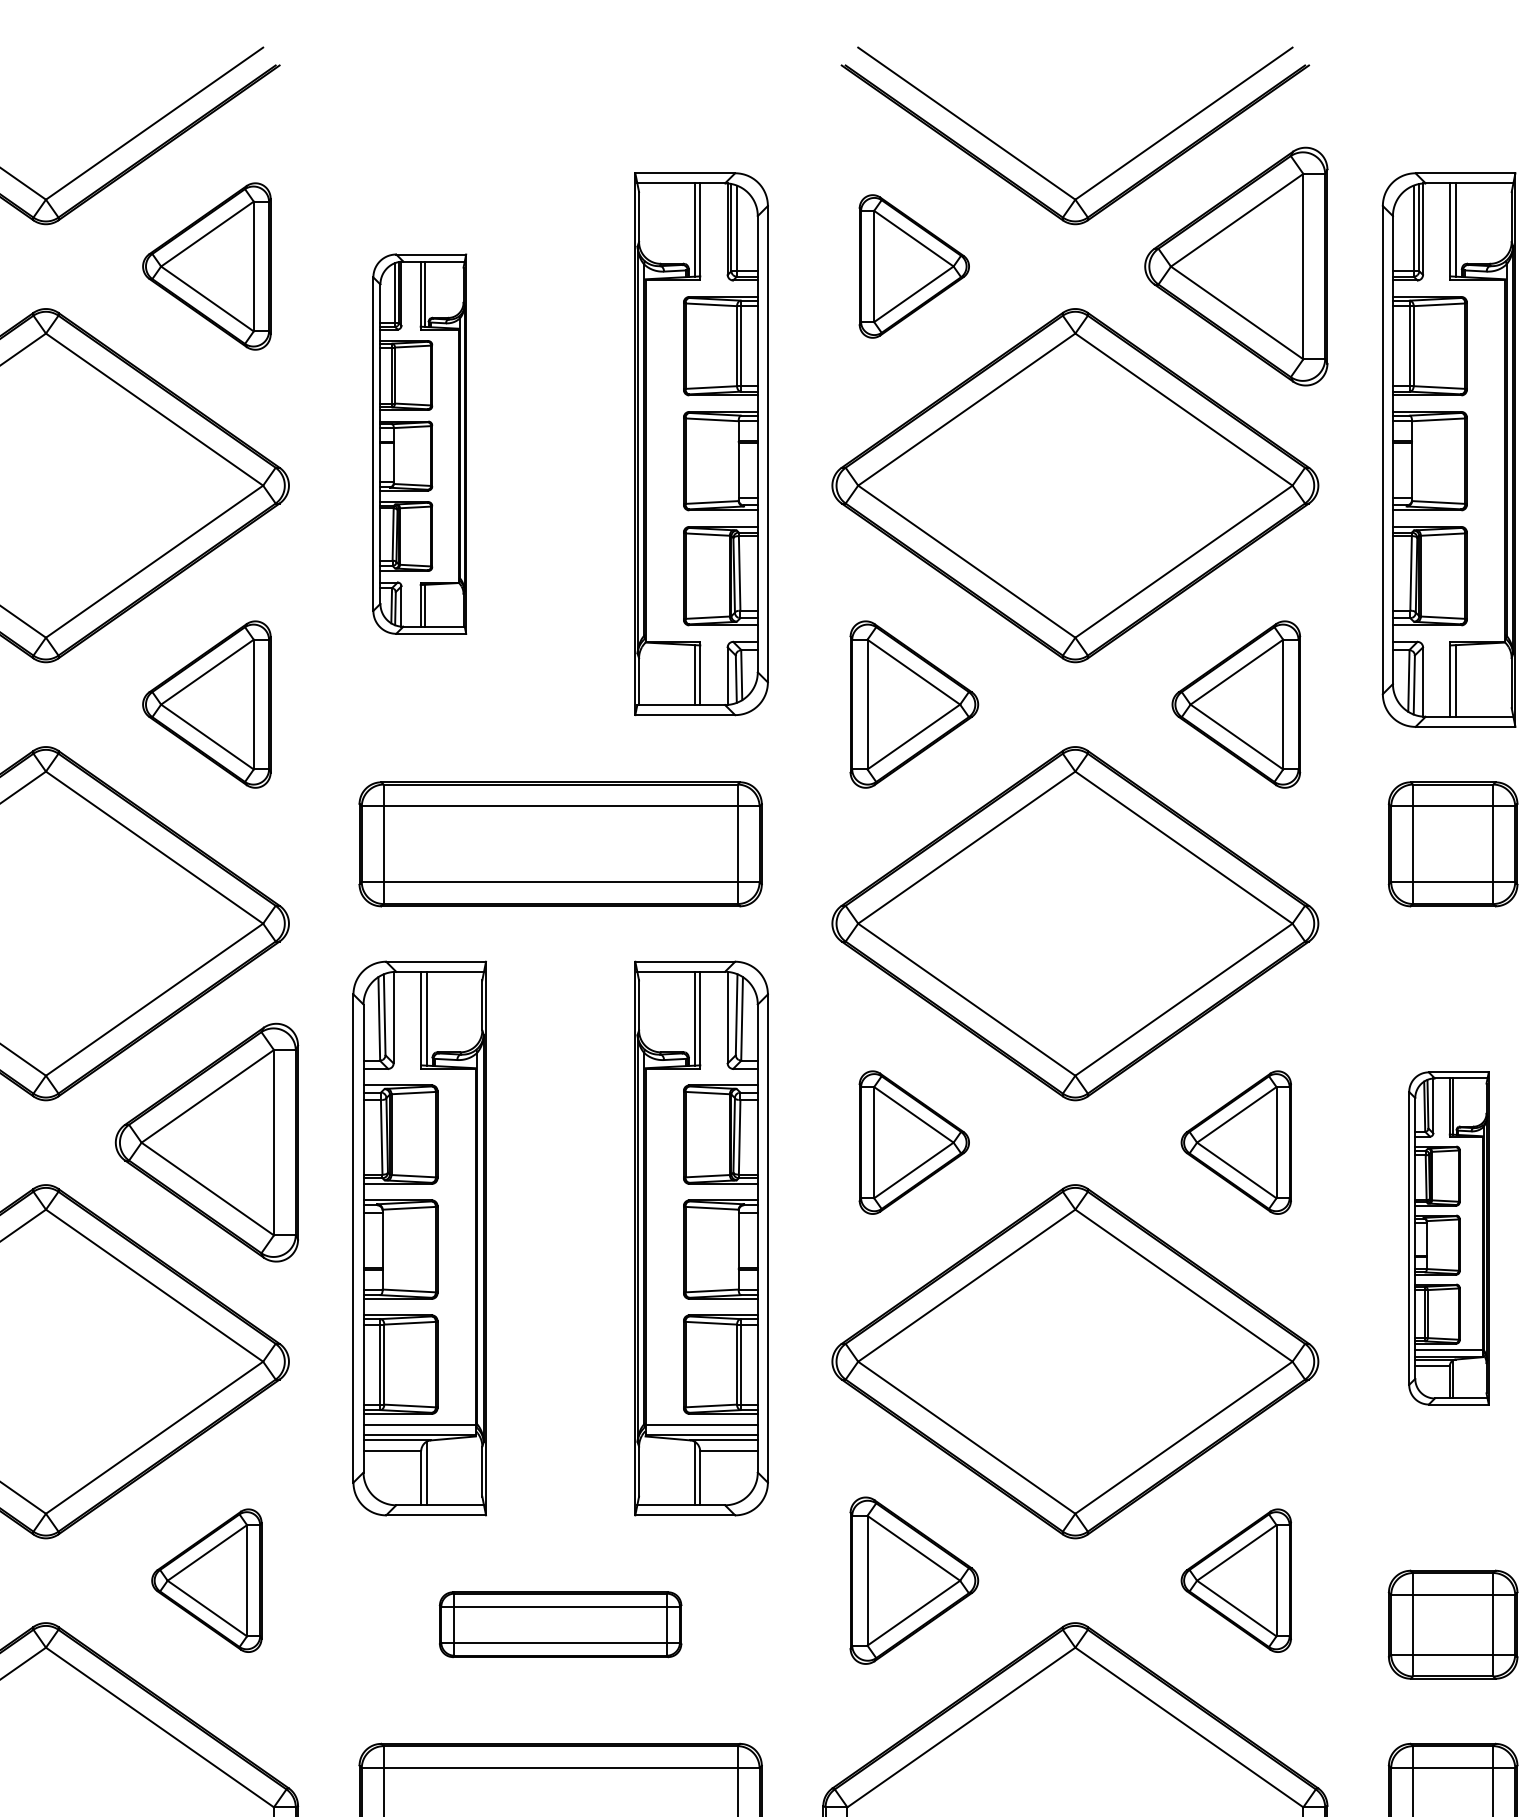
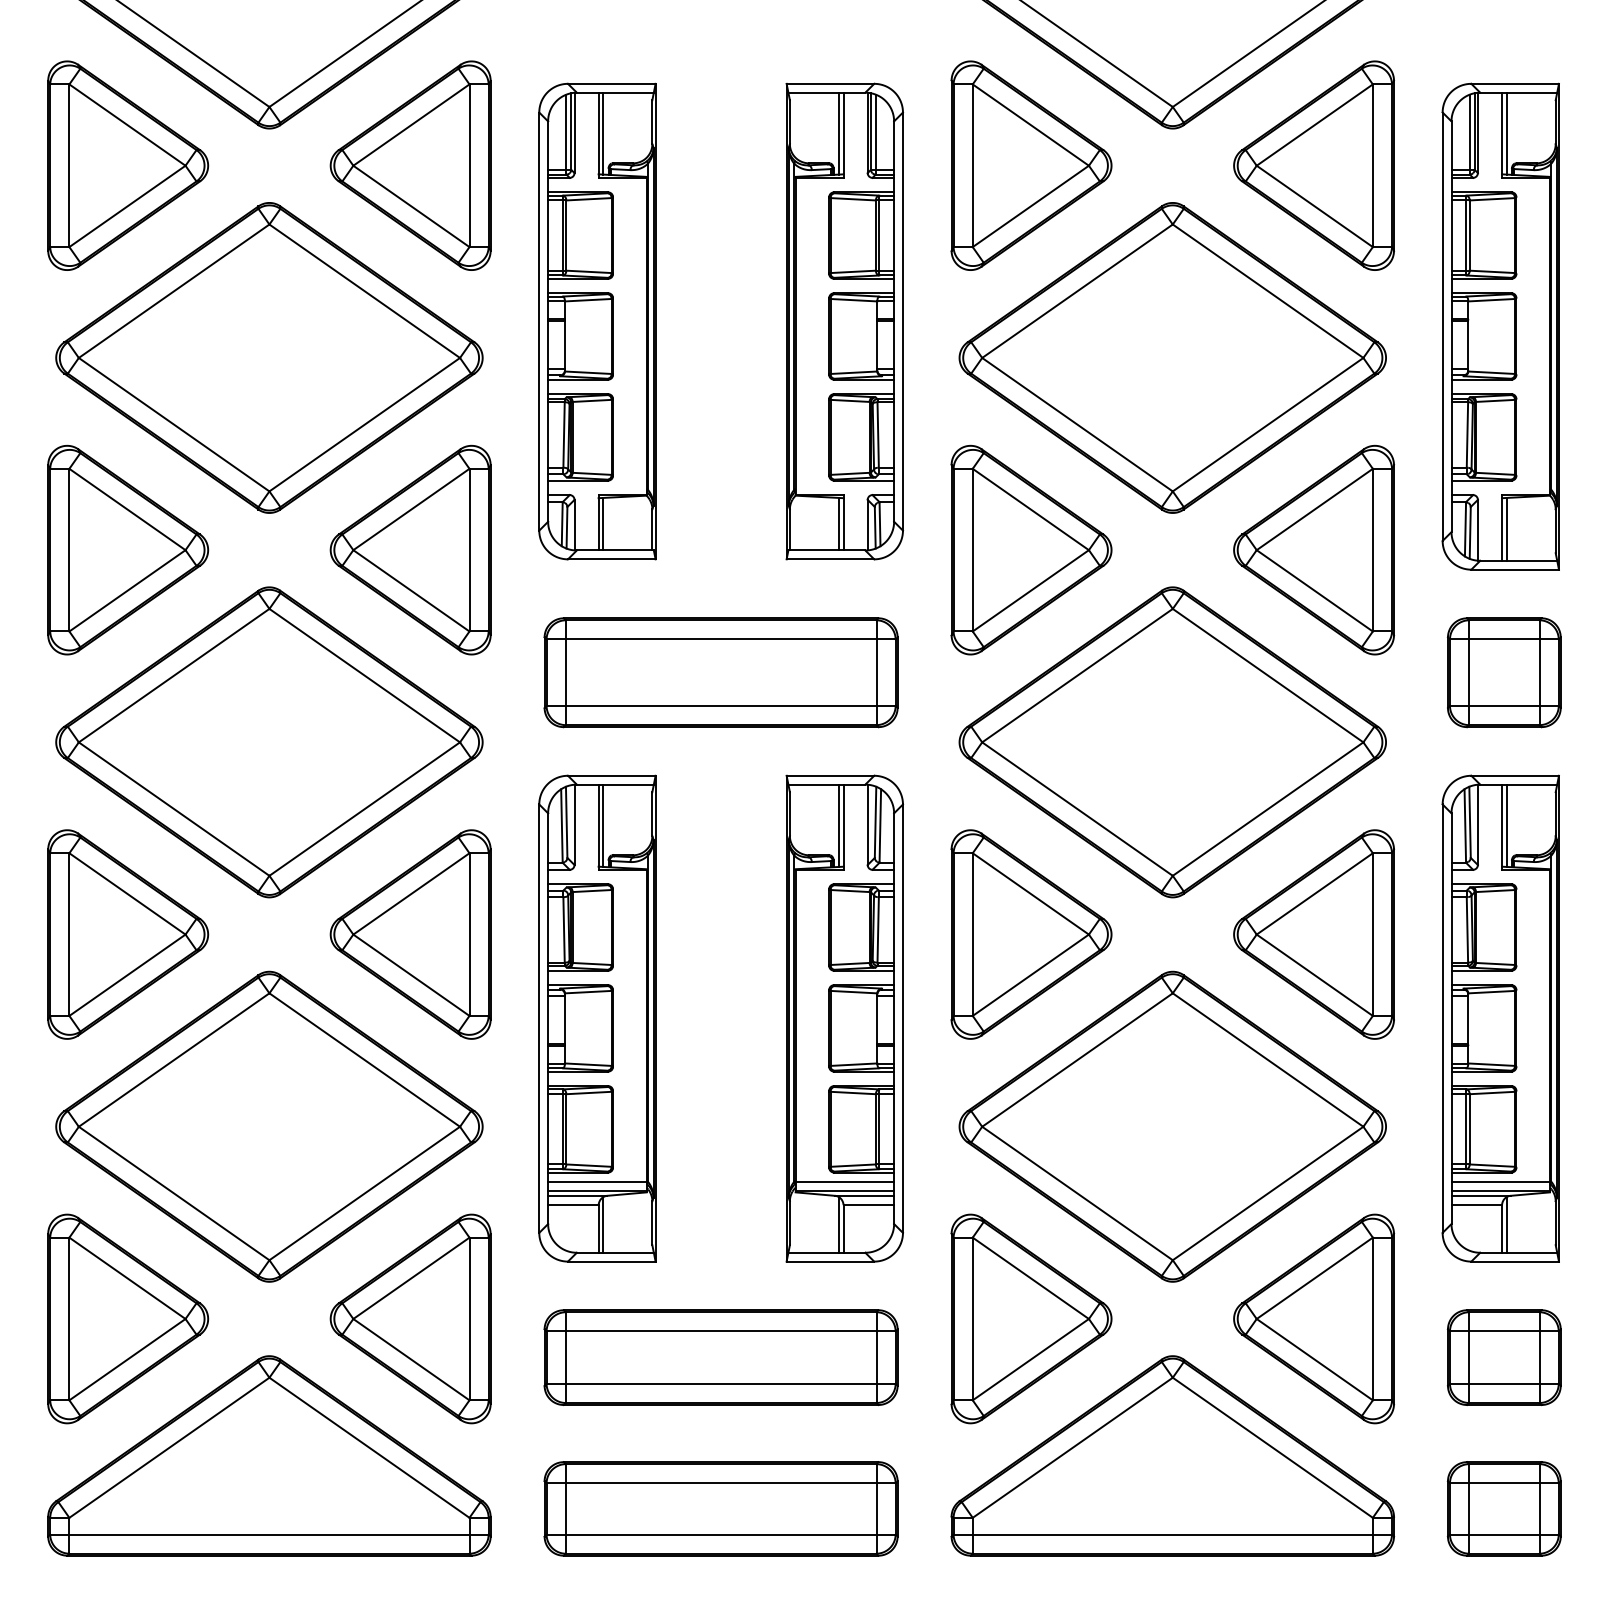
part: (206, 266) -> (410, 165), size x1.43
part: (914, 266) -> (1031, 165), size x1.67
part: (419, 444) -> (597, 321), size x1.43
part: (206, 703) -> (410, 549), size x1.43
part: (914, 703) -> (1031, 549), size x1.43
part: (1235, 703) -> (1313, 549), size x1.43
part: (914, 1142) -> (1031, 934), size x1.67
part: (1235, 1142) -> (1313, 934), size x1.67
part: (1448, 1238) -> (1500, 1018), size x1.67
part: (206, 1580) -> (410, 1318), size x1.67
part: (914, 1580) -> (1031, 1318), size x1.43
part: (1235, 1580) -> (1313, 1318), size x1.67
part: (559, 1624) -> (720, 1357), size x1.67

